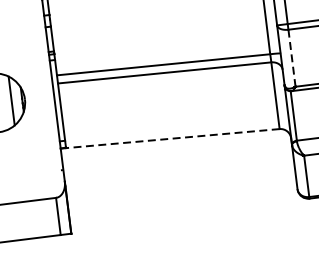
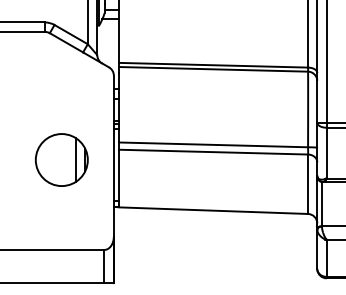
line: (291, 58) -> (326, 153), dashed -> solid
line: (172, 138) -> (213, 210), dashed -> solid

